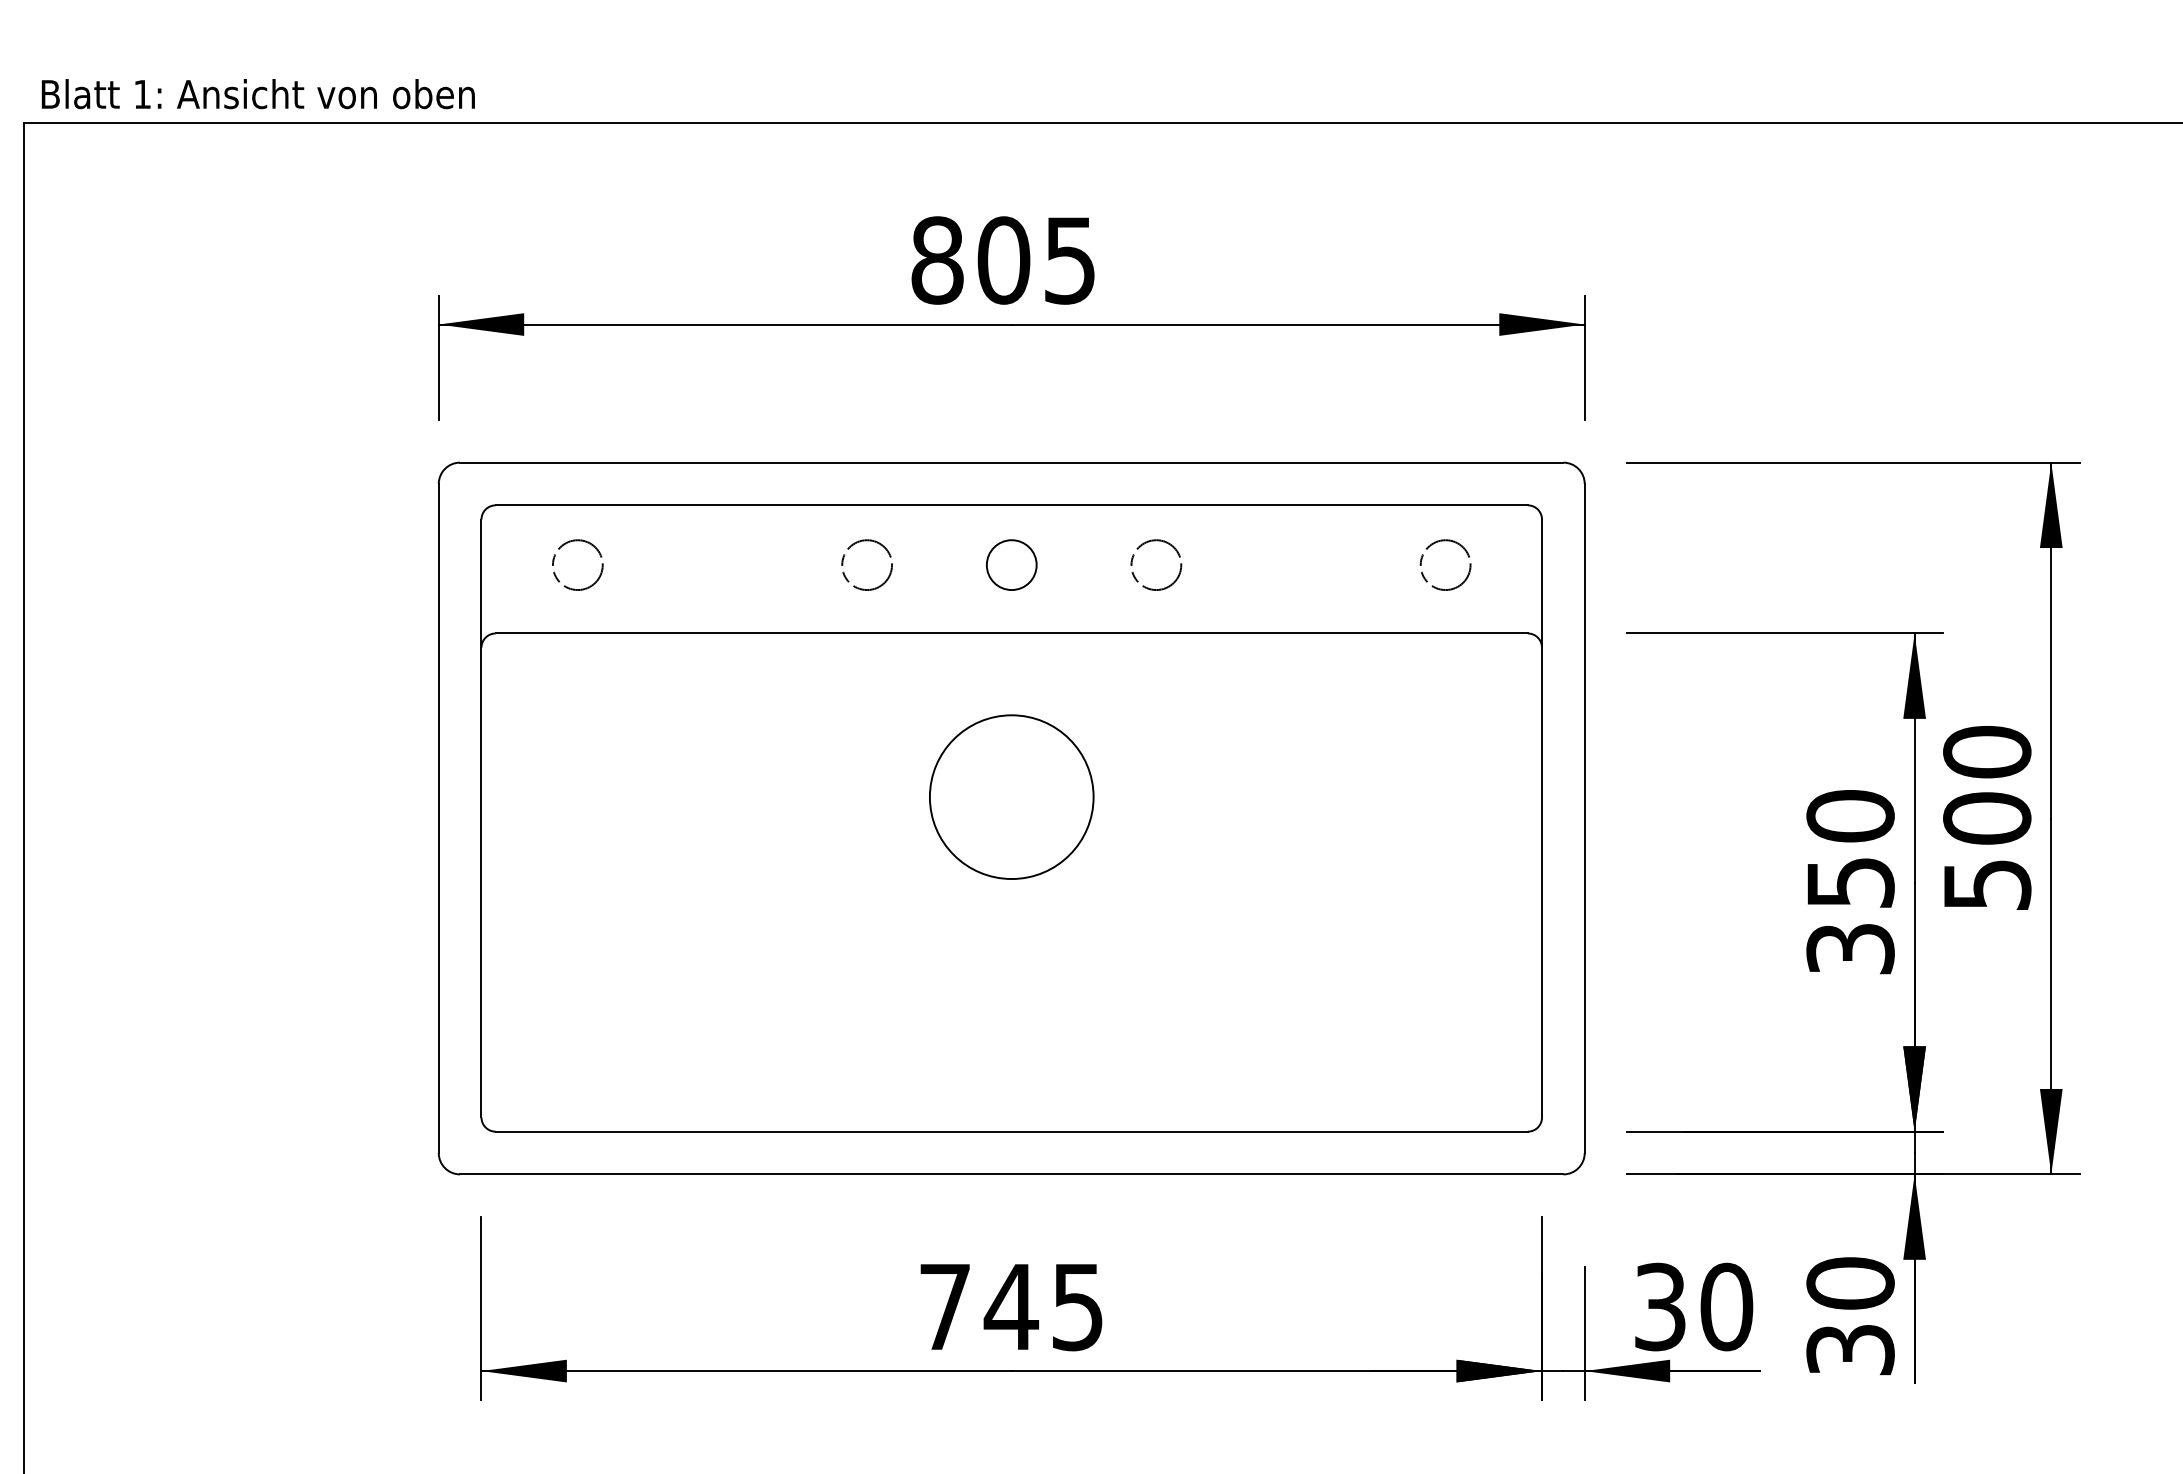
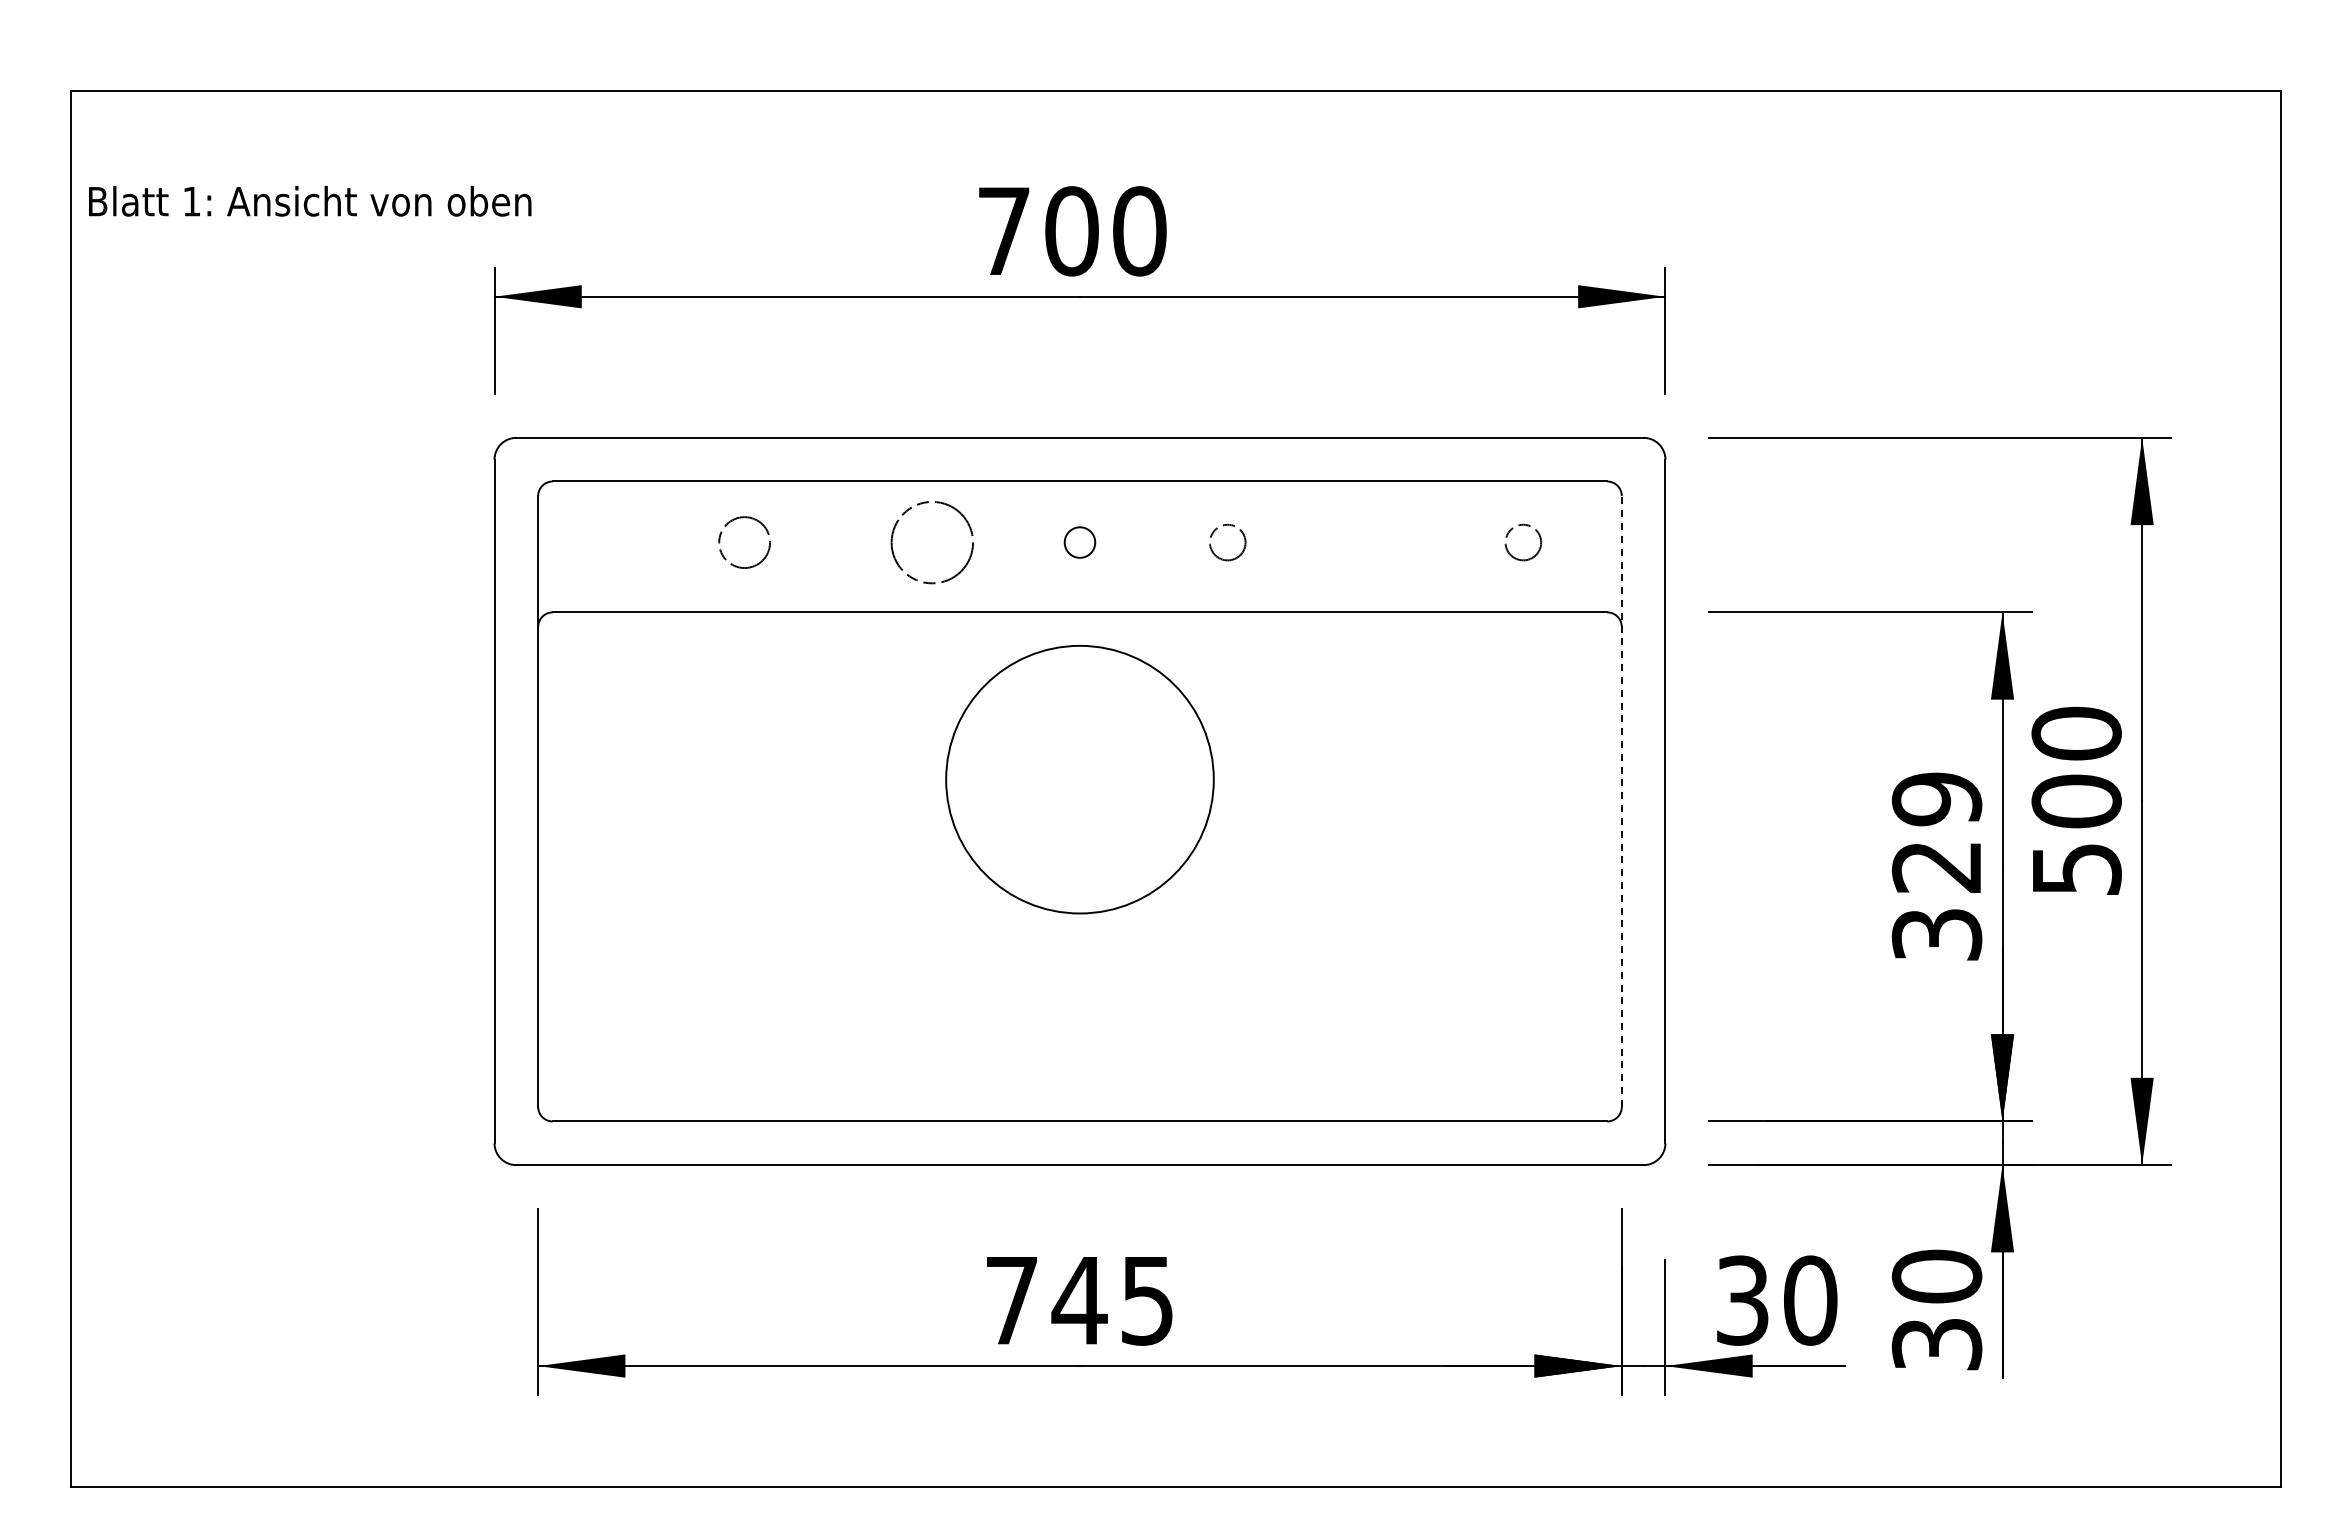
text: (258, 94) -> (310, 201), moved
text: (1003, 260) -> (1071, 231), 805 -> 700
circle: (577, 565) -> (744, 542), moved
circle: (866, 565) -> (931, 542), size x1.6
circle: (1011, 565) -> (1079, 542), size x0.6
circle: (1156, 565) -> (1227, 542), size x0.7
circle: (1445, 565) -> (1523, 542), size x0.7
circle: (1011, 797) -> (1079, 779), size x1.6
line: (1541, 817) -> (1621, 800), solid -> dashed
text: (1850, 848) -> (1936, 832), 350 -> 329

